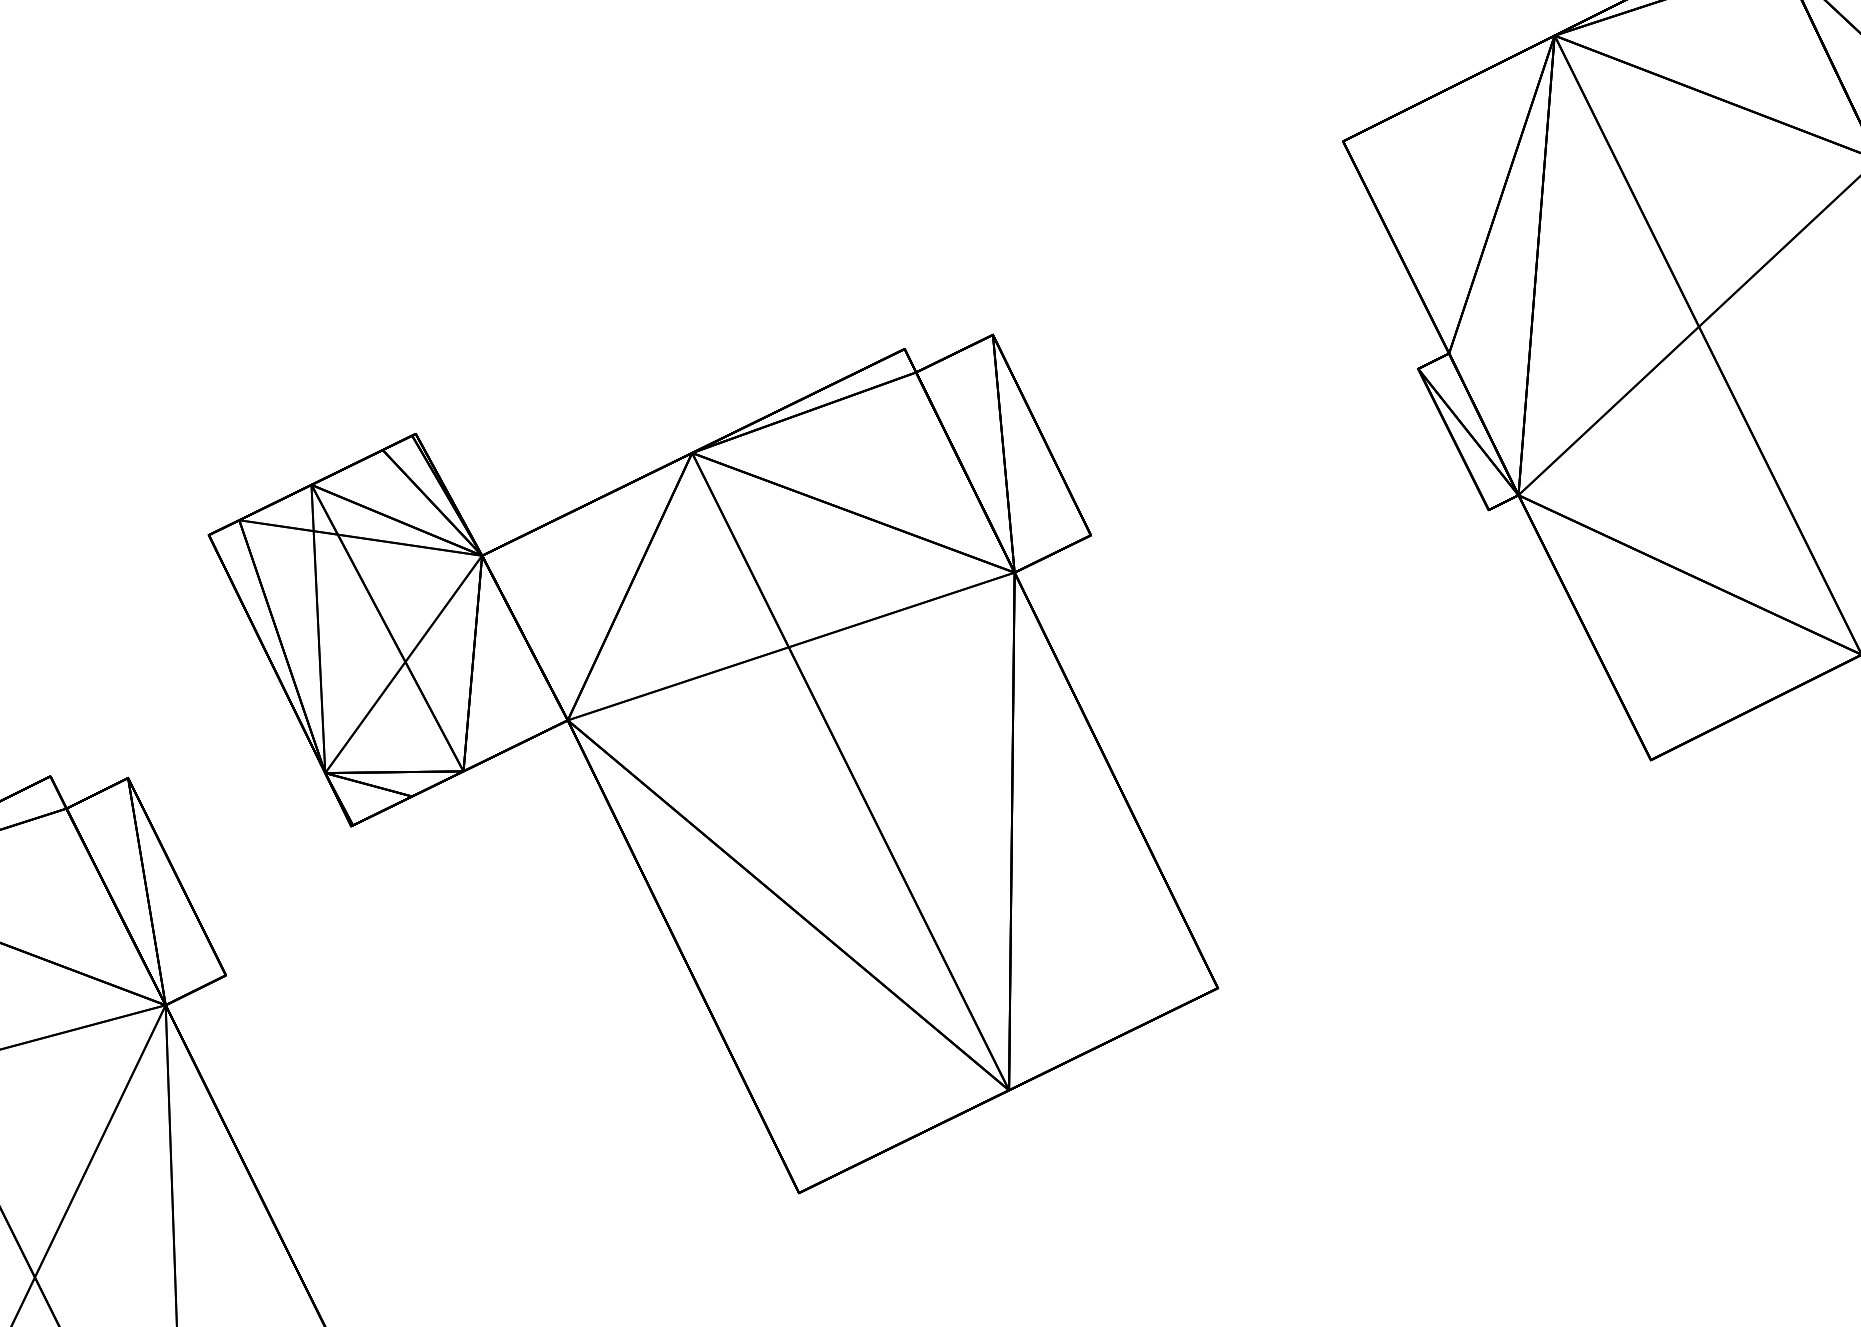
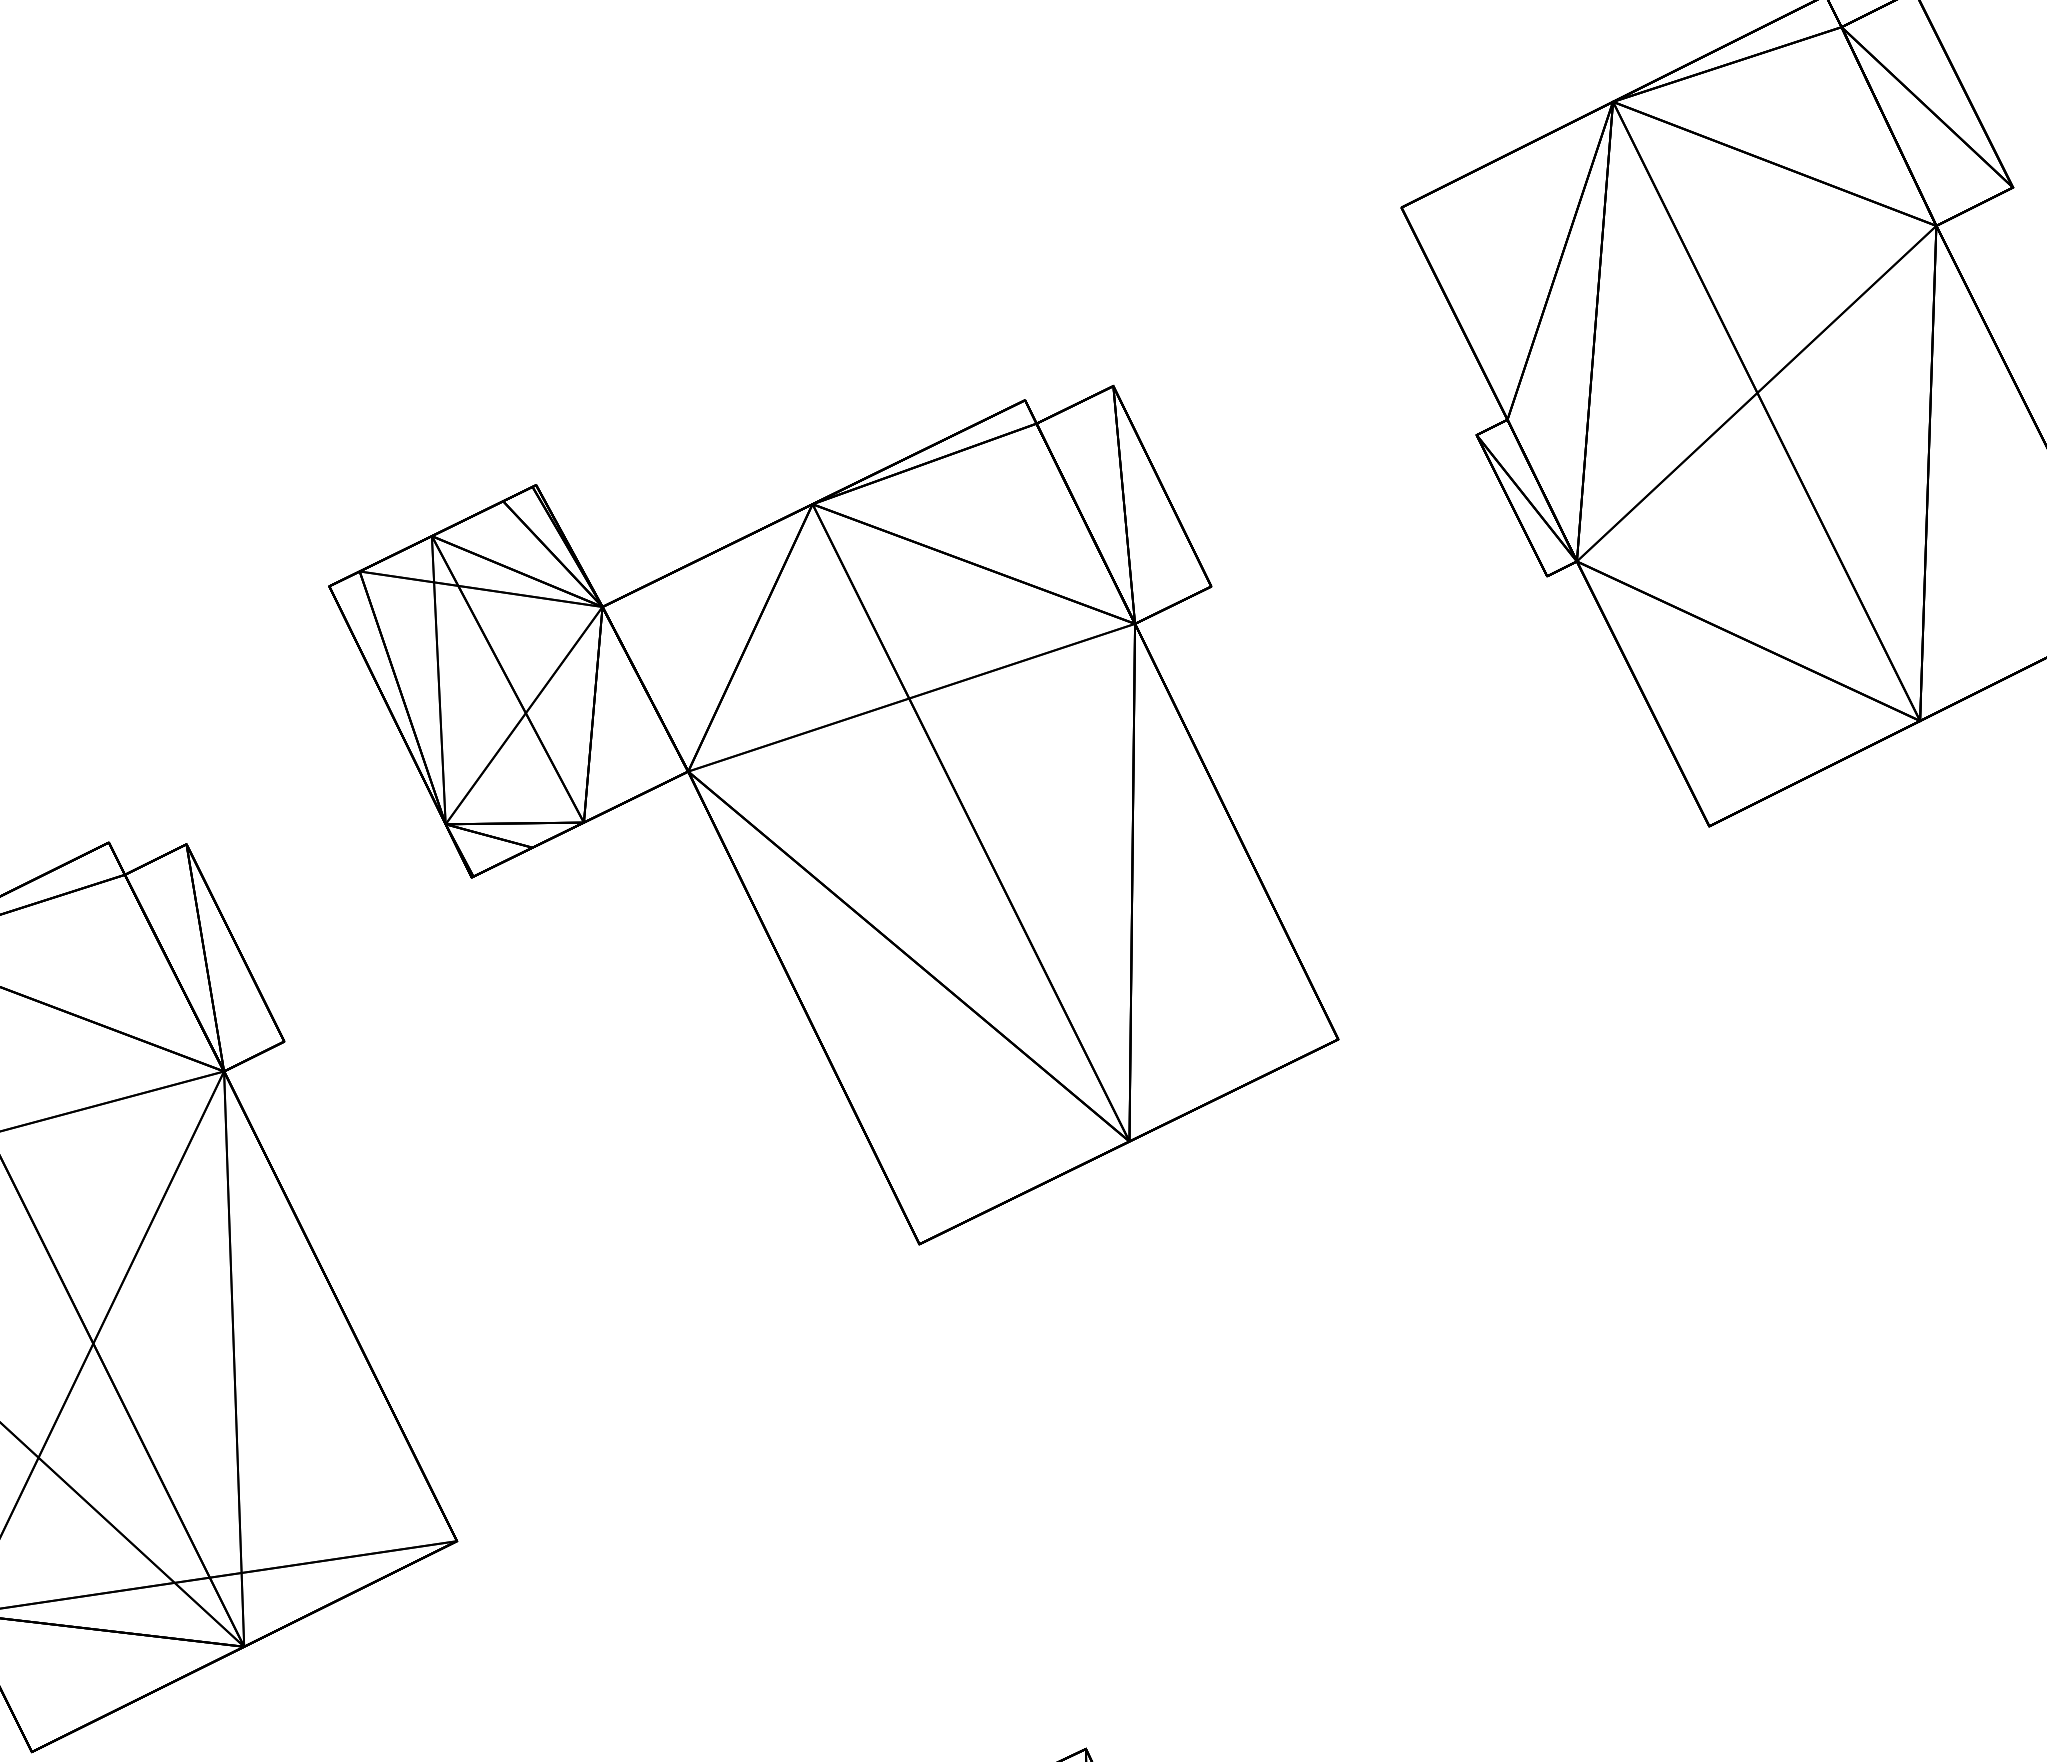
part: (713, 764) -> (833, 815), moved

